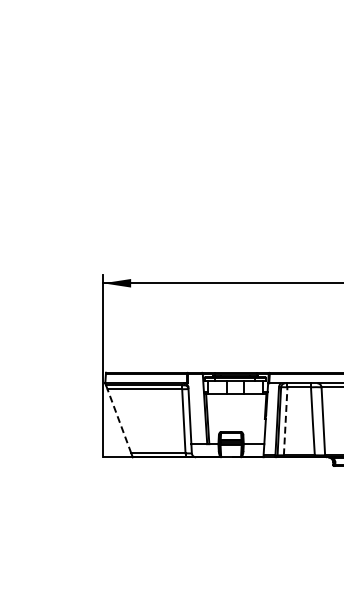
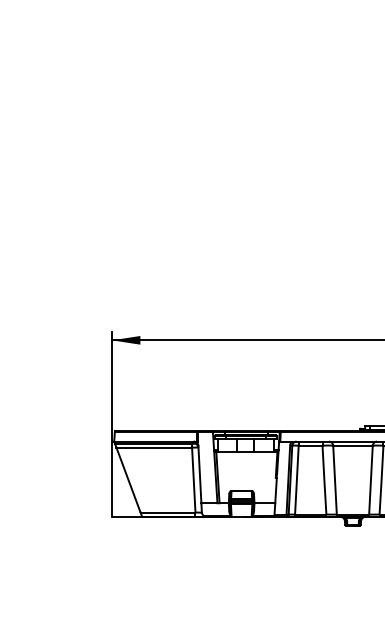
line: (285, 420) -> (296, 479), dashed -> solid
line: (119, 421) -> (128, 480), dashed -> solid

